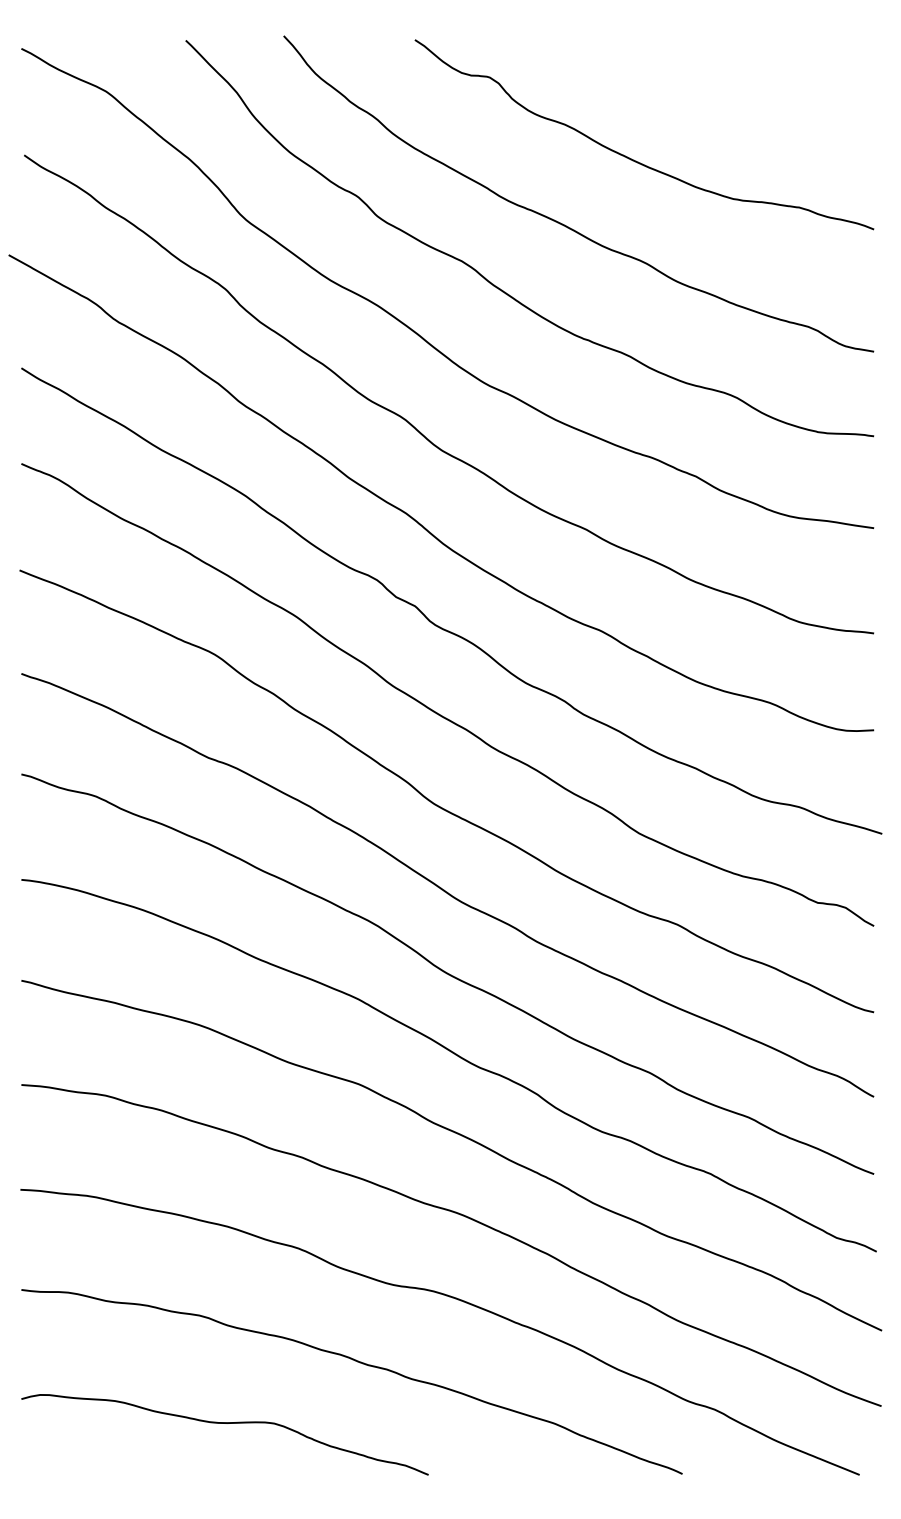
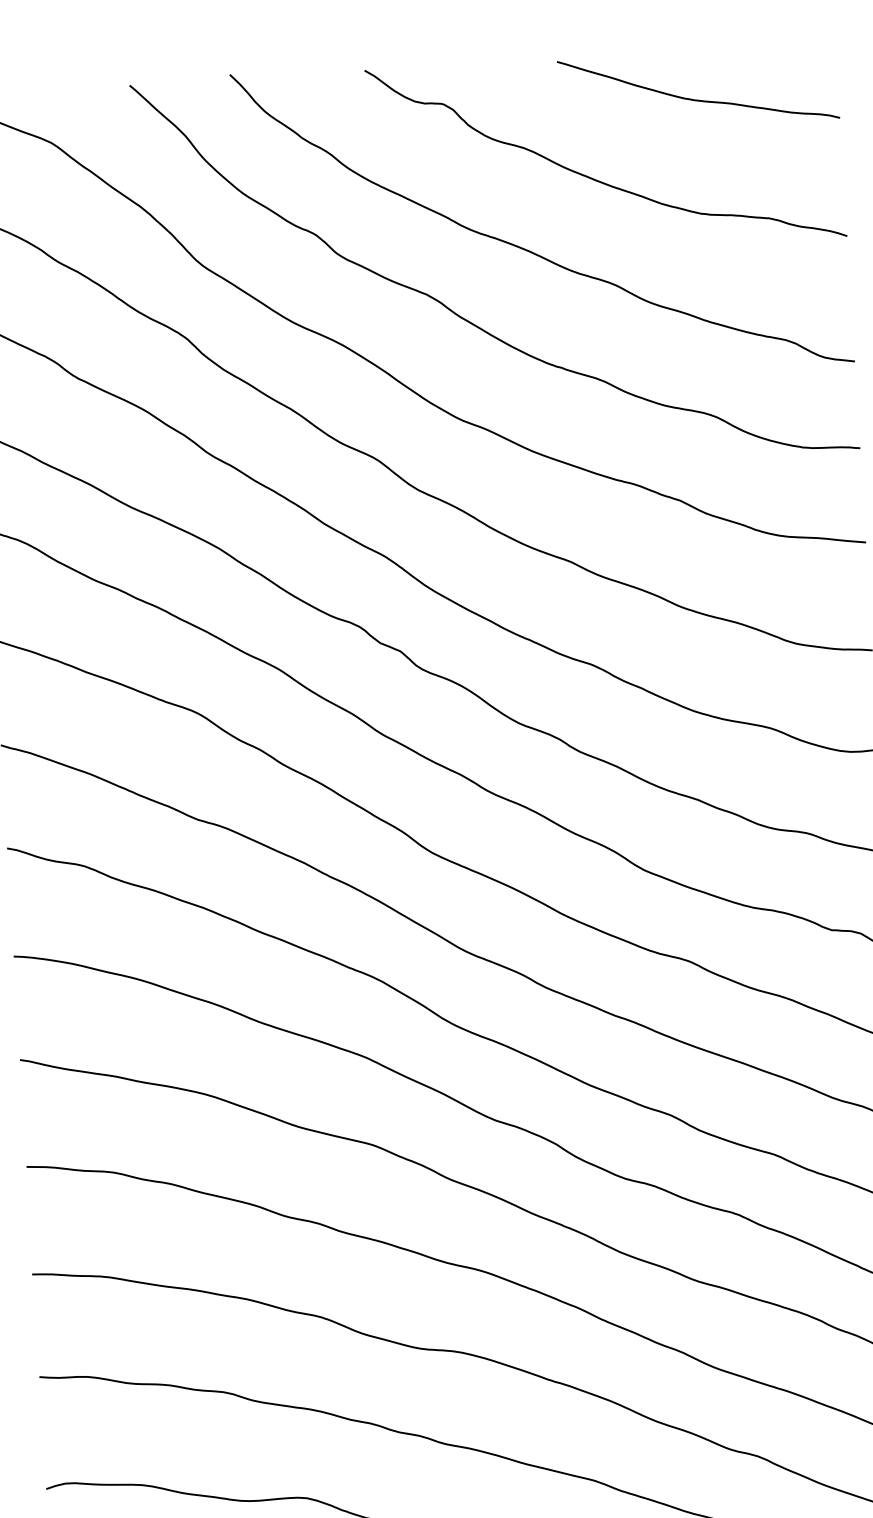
curve: (735, 87) -> (696, 99), added

